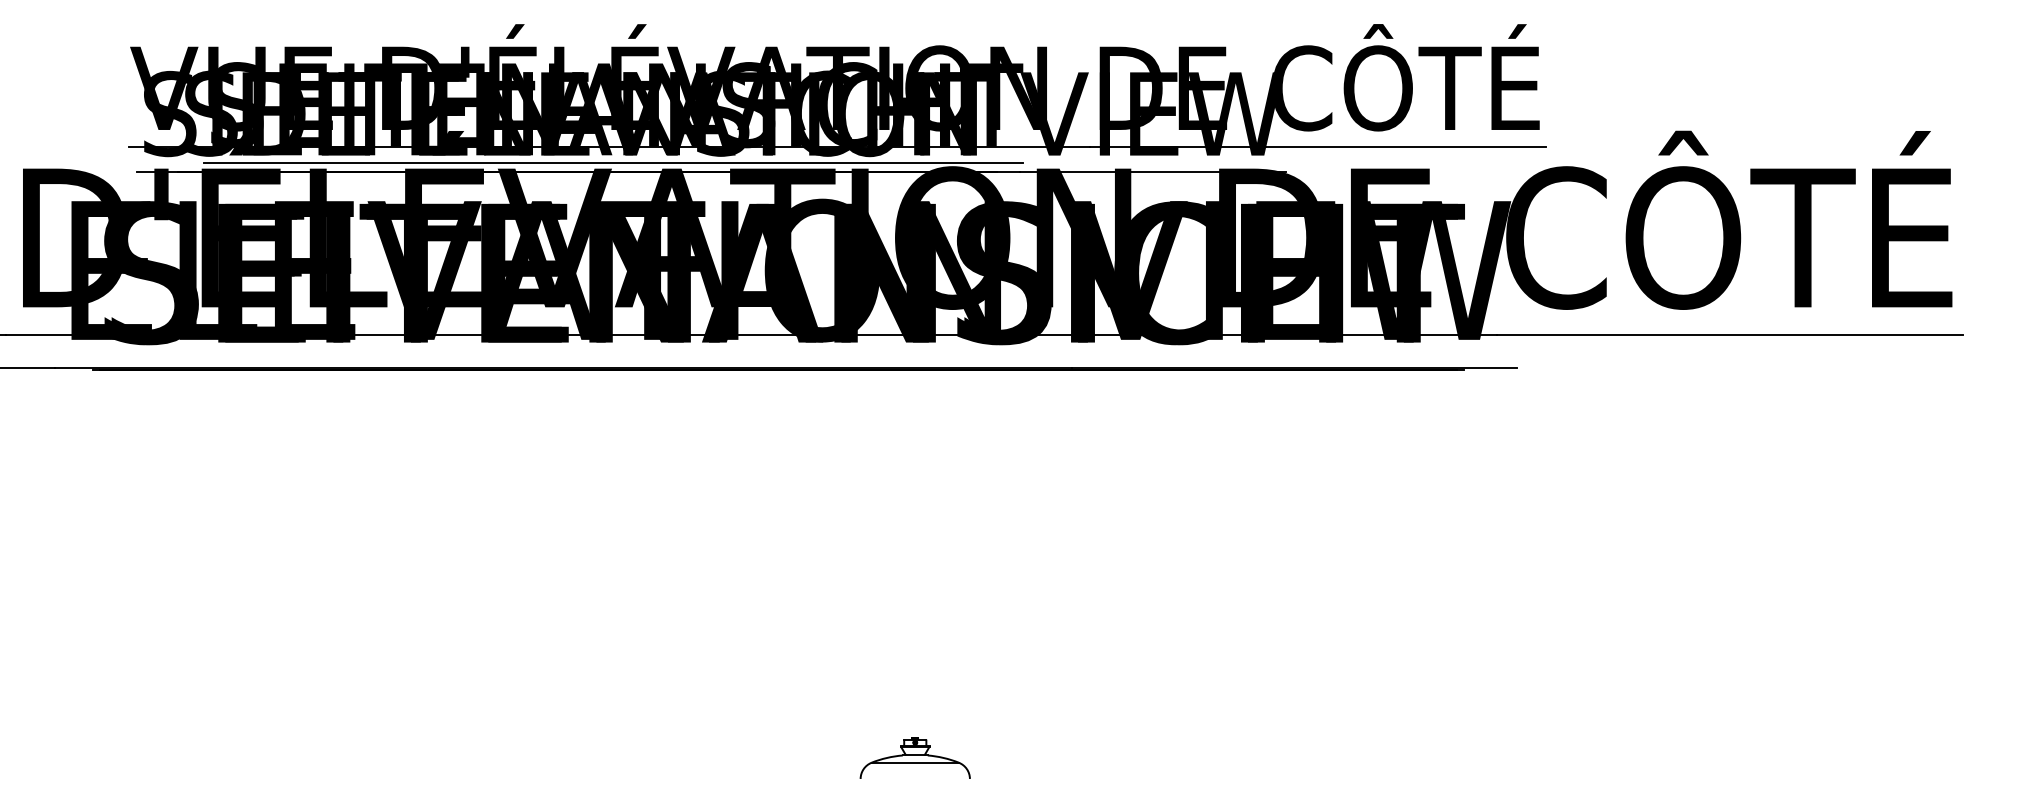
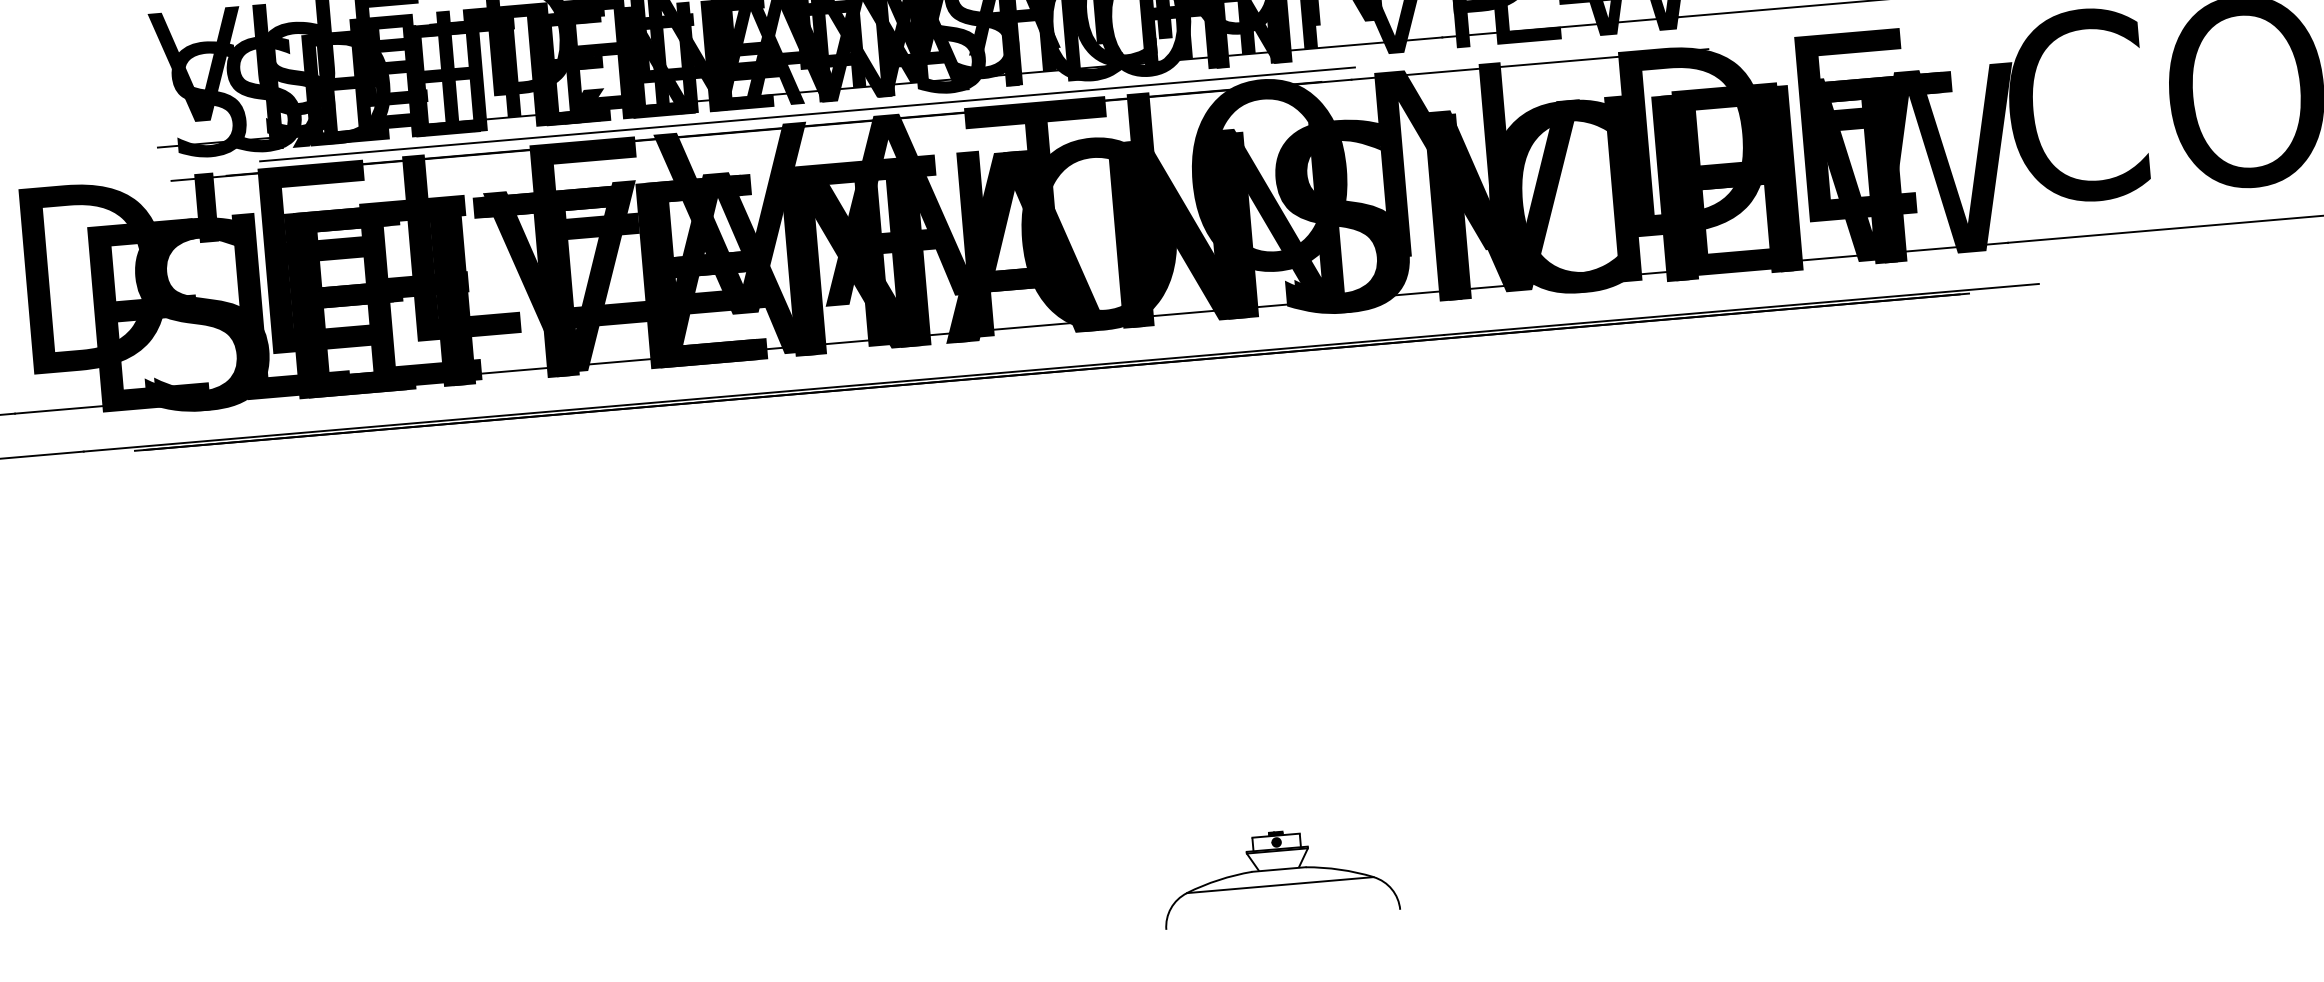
part: (914, 757) -> (1278, 874), size x1.6

